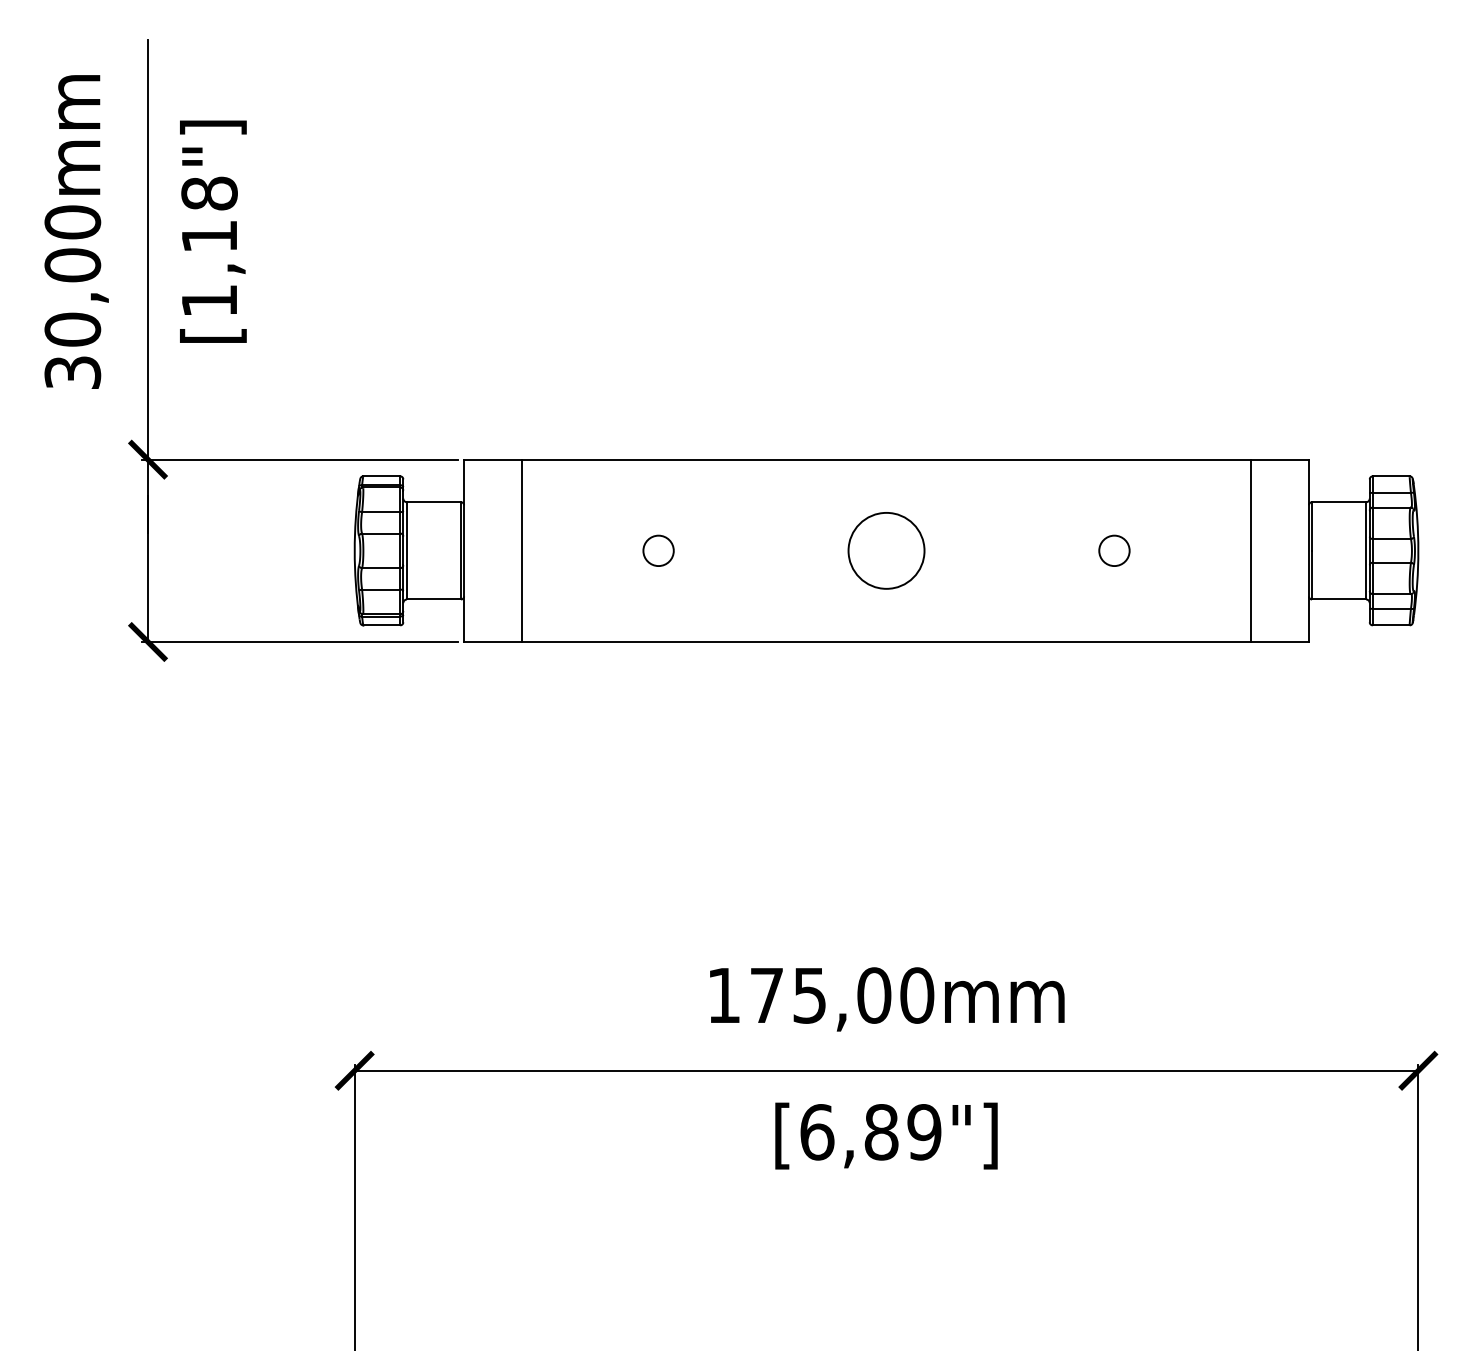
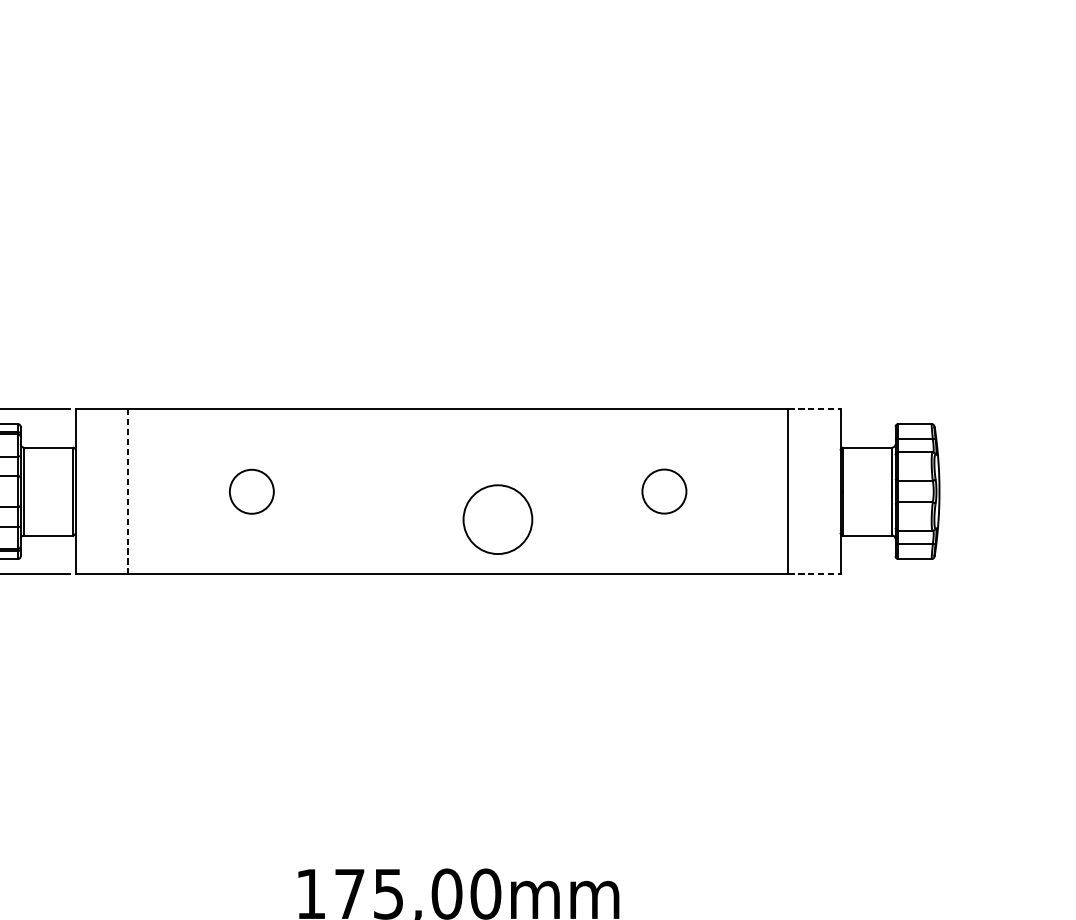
line: (1280, 459) -> (814, 408), solid -> dashed
circle: (658, 550) -> (251, 491), size x1.6
circle: (886, 550) -> (497, 519), moved
circle: (1114, 550) -> (664, 491), size x1.6
line: (521, 551) -> (127, 492), solid -> dashed
line: (1280, 642) -> (814, 574), solid -> dashed

